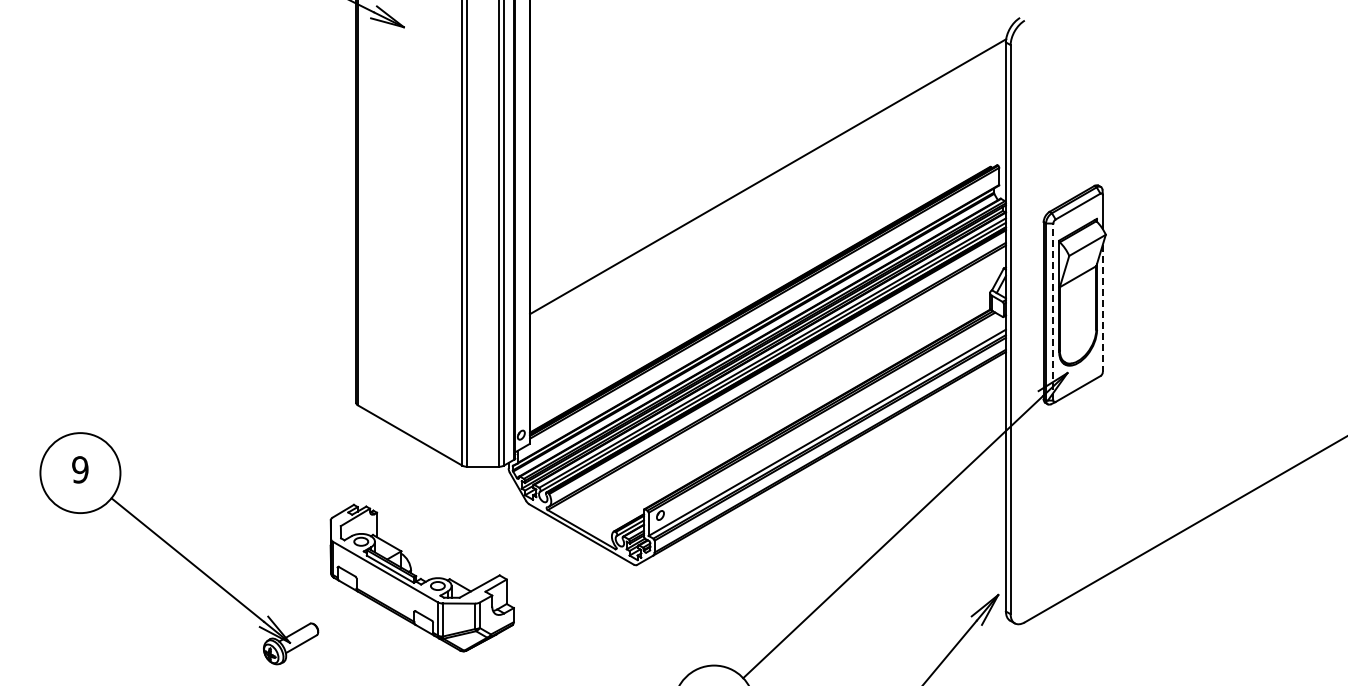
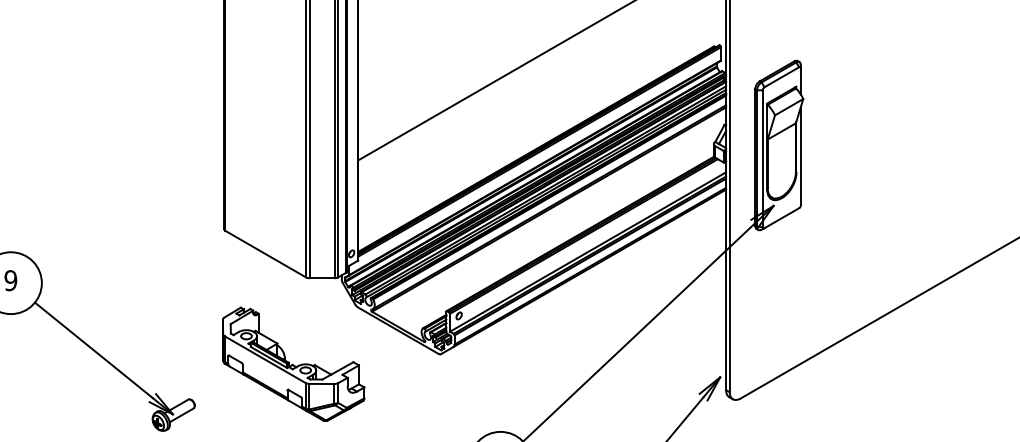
line: (1102, 308) -> (800, 155), dashed -> solid
line: (1053, 311) -> (762, 158), dashed -> solid
part: (421, 577) -> (293, 363), moved

